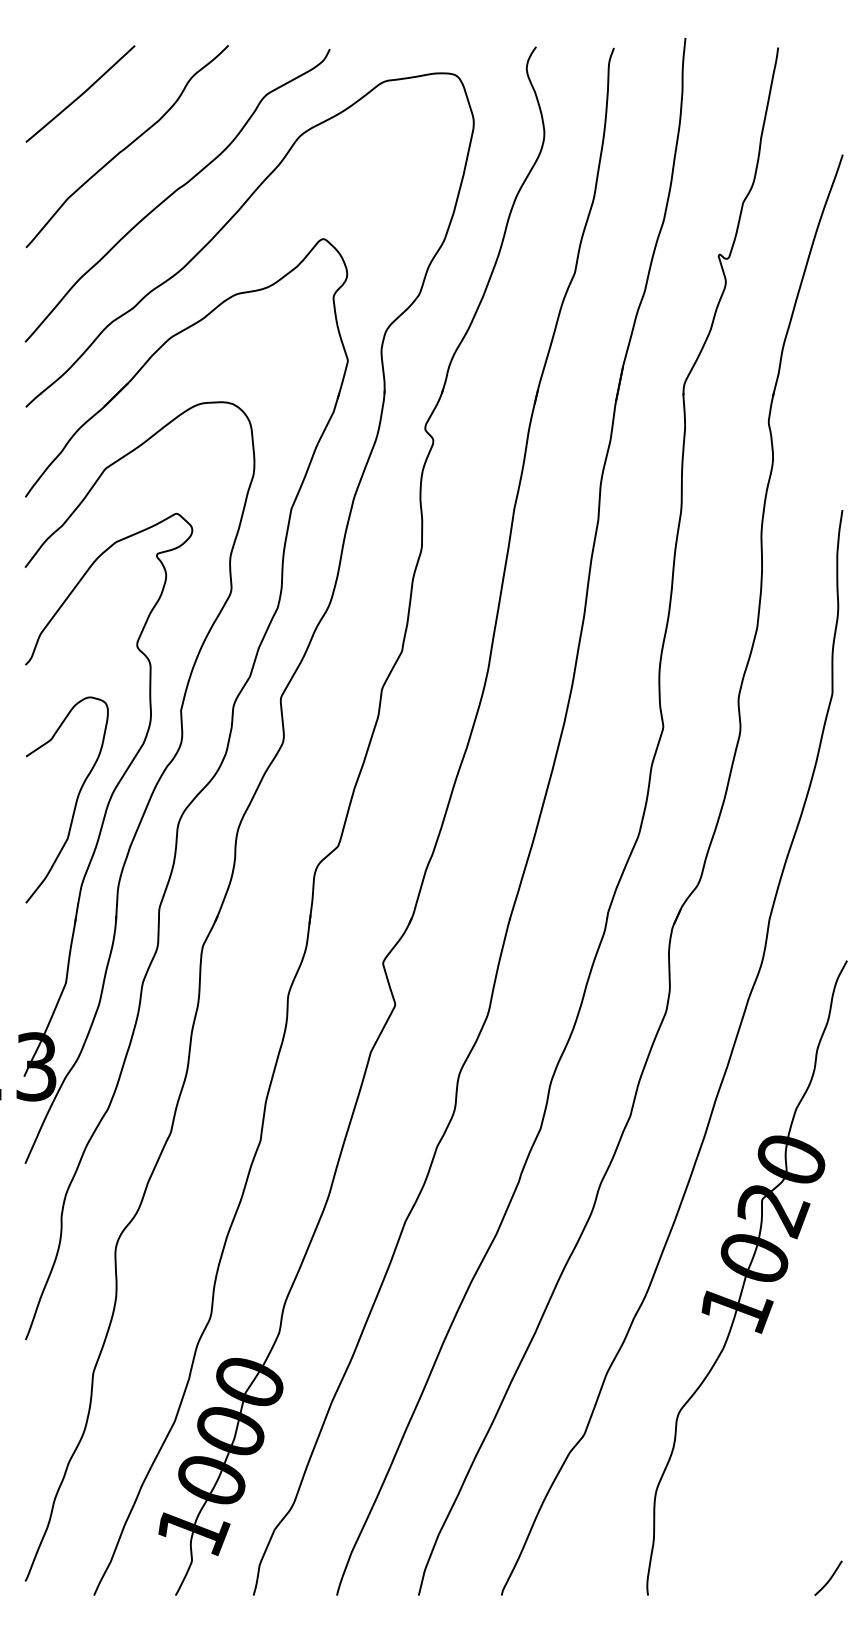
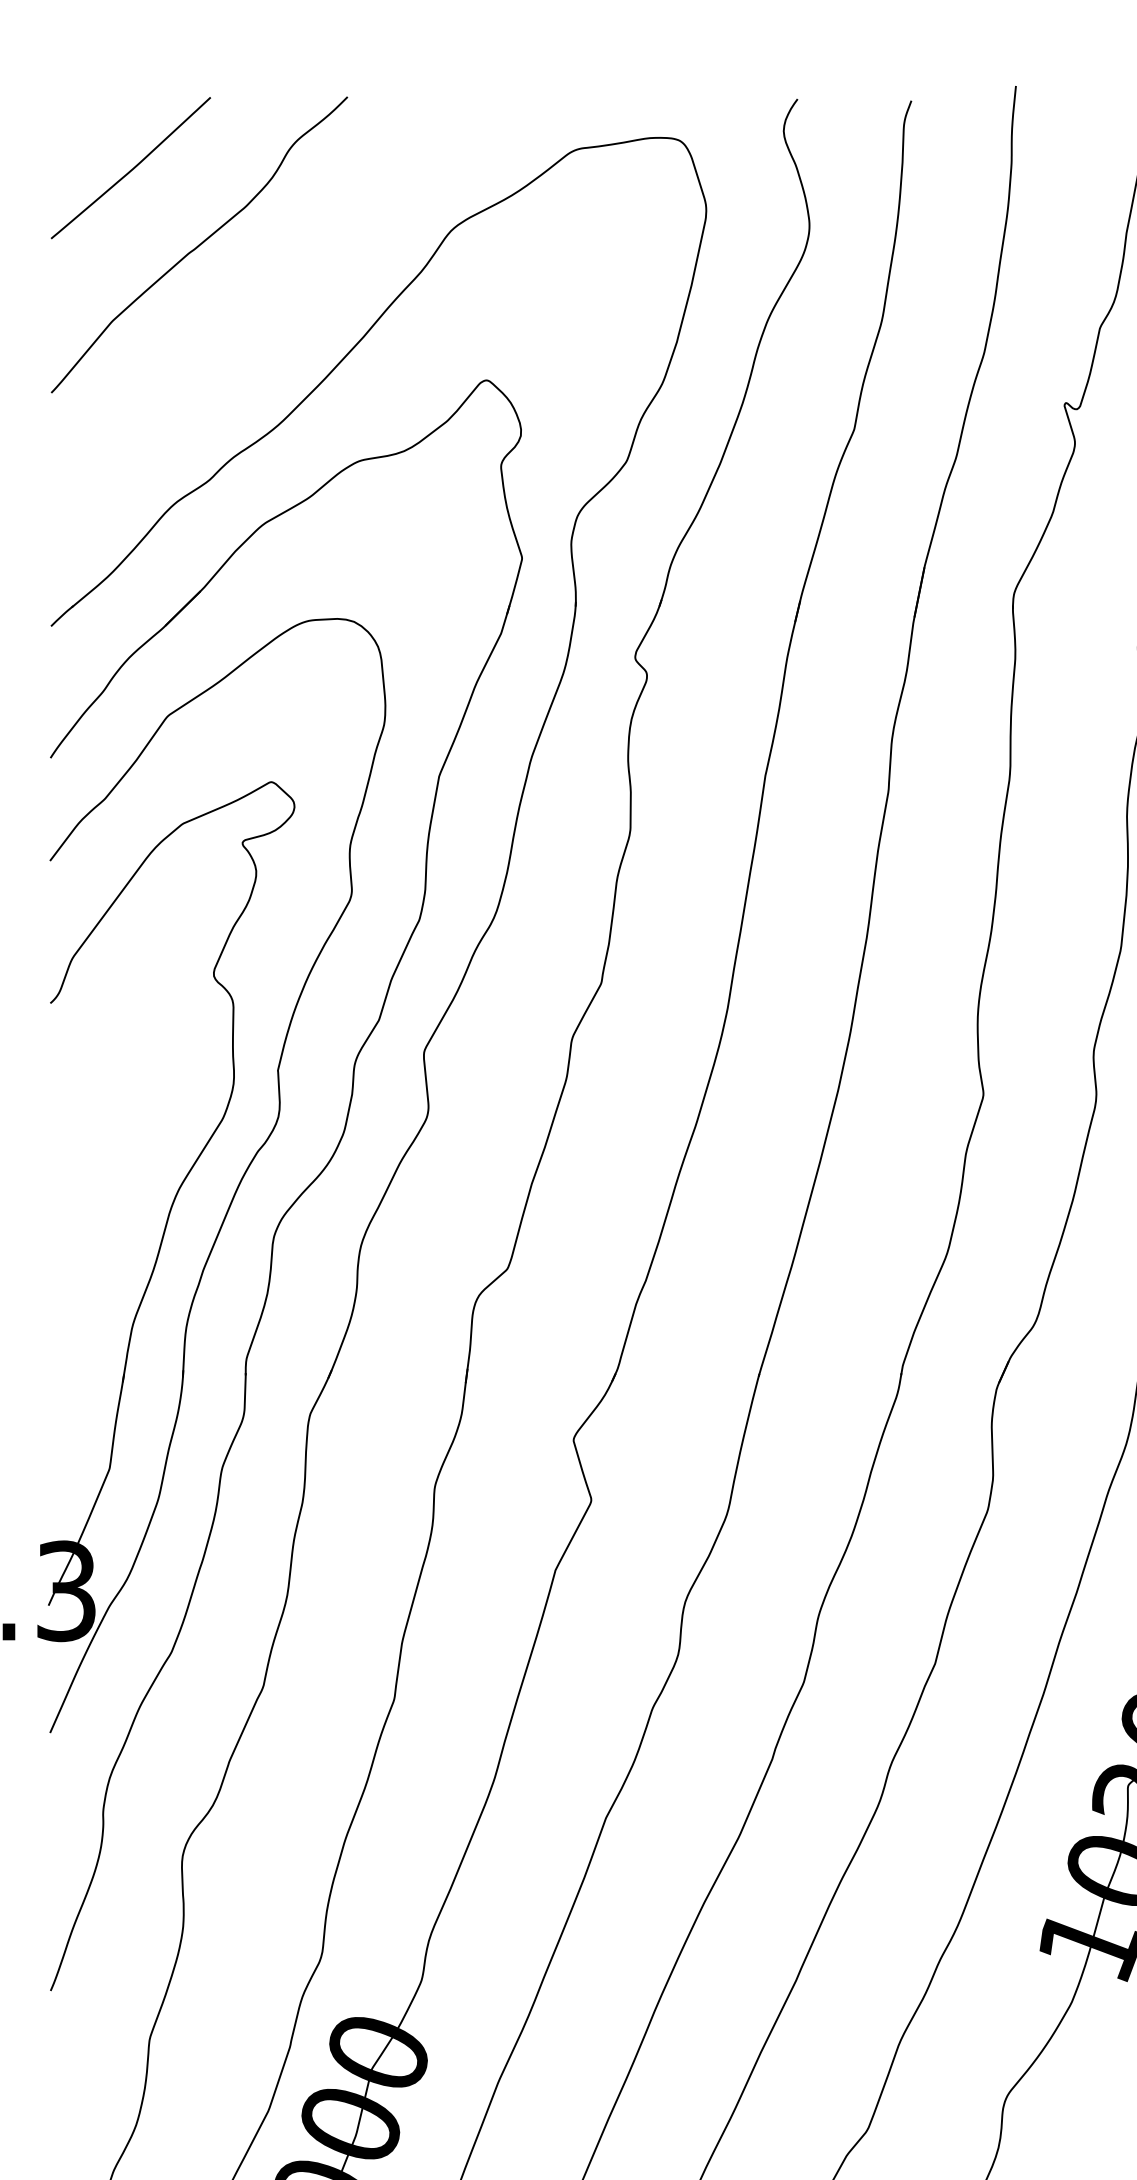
curve: (175, 192) -> (269, 312), removed
curve: (75, 801) -> (123, 1203), removed

